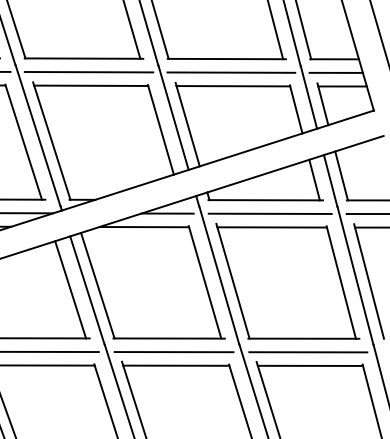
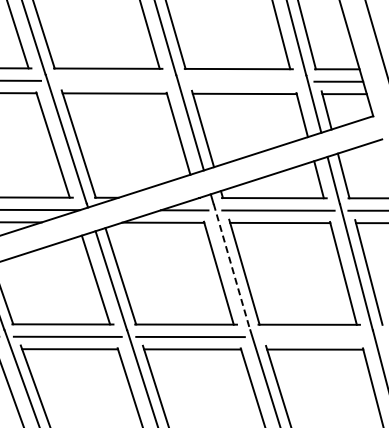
line: (88, 71) -> (112, 80), removed
line: (230, 72) -> (242, 81), removed
line: (218, 276) -> (231, 267), solid -> dashed
line: (308, 352) -> (313, 337), removed

